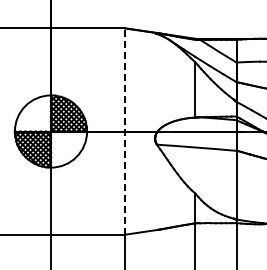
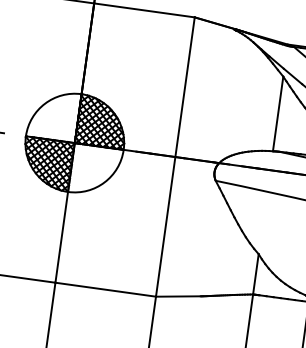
line: (125, 131) -> (175, 157), dashed -> solid

